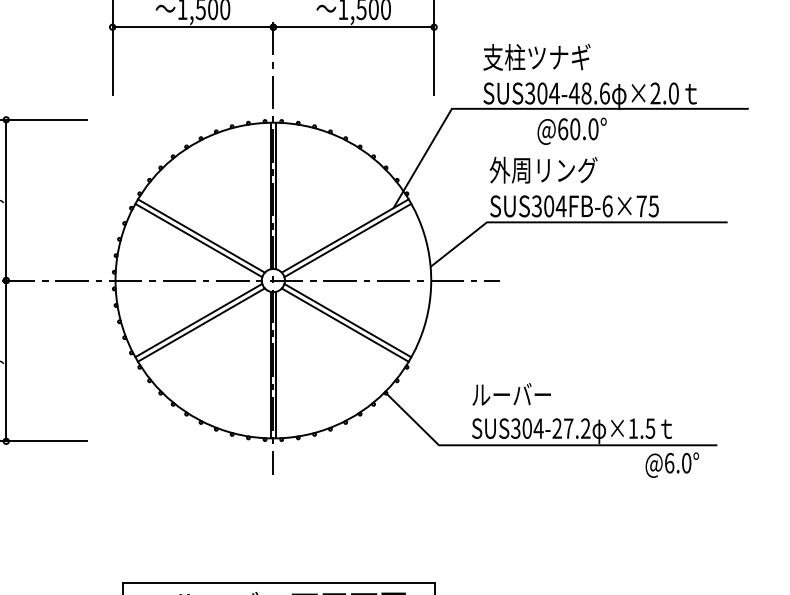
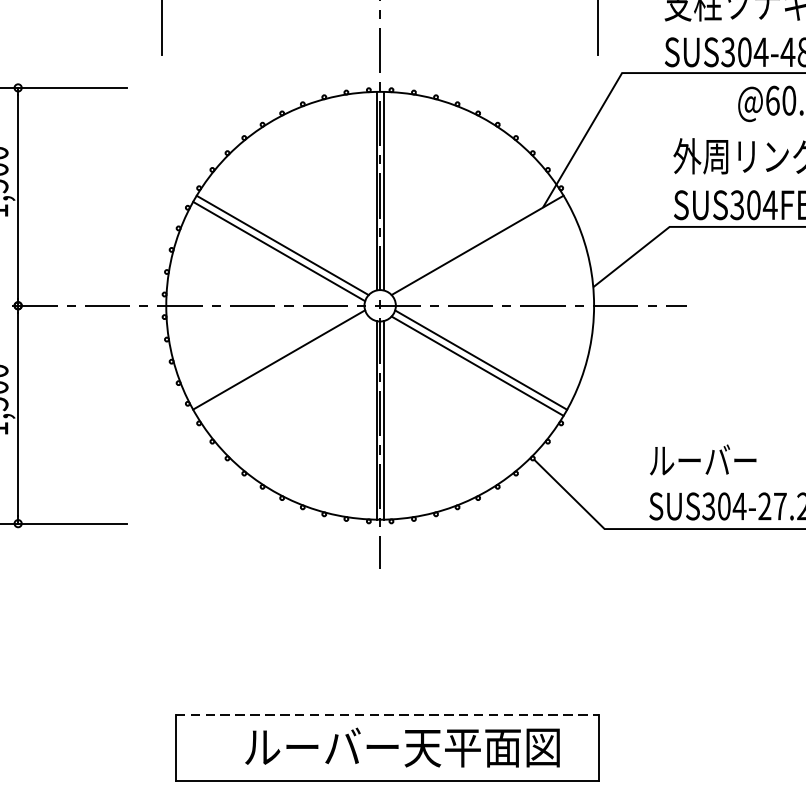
line: (347, 240) -> (480, 251), removed
line: (200, 324) -> (281, 365), removed
line: (279, 582) -> (388, 714), solid -> dashed

